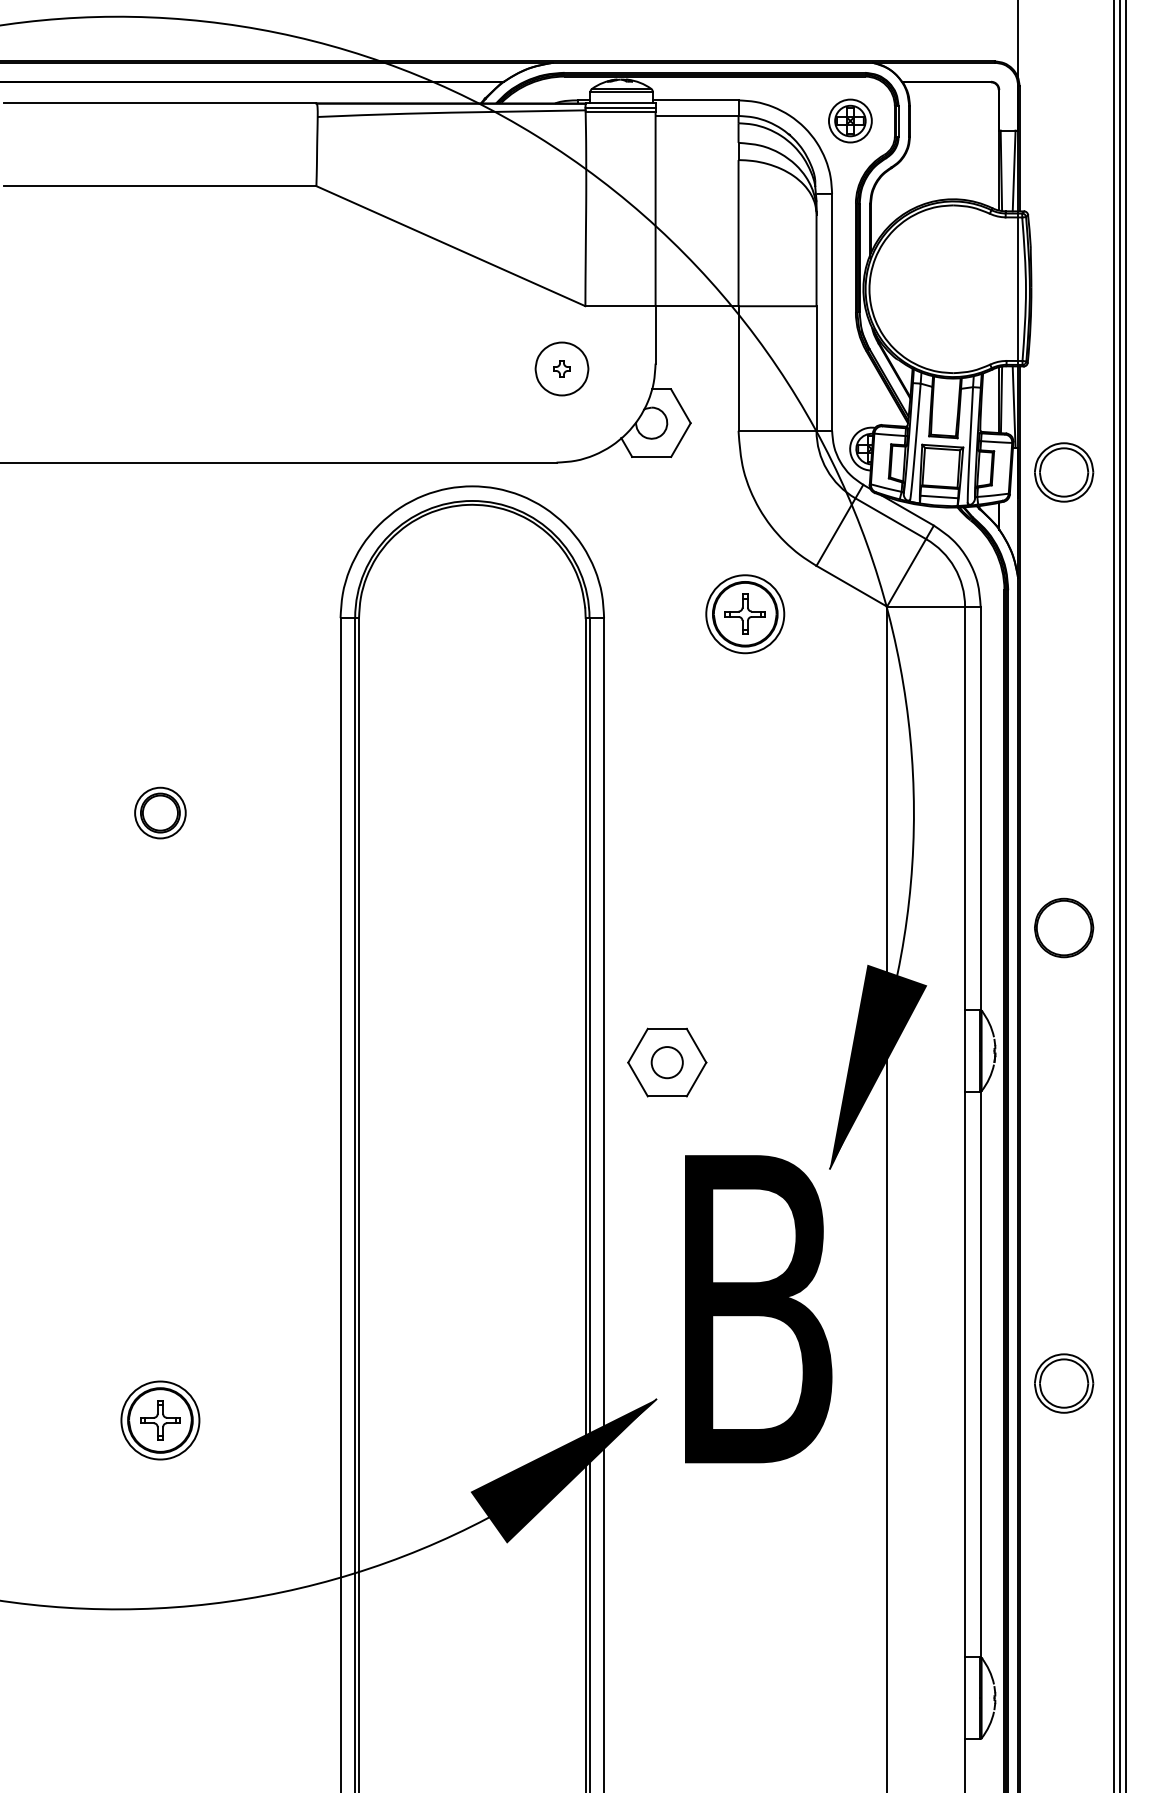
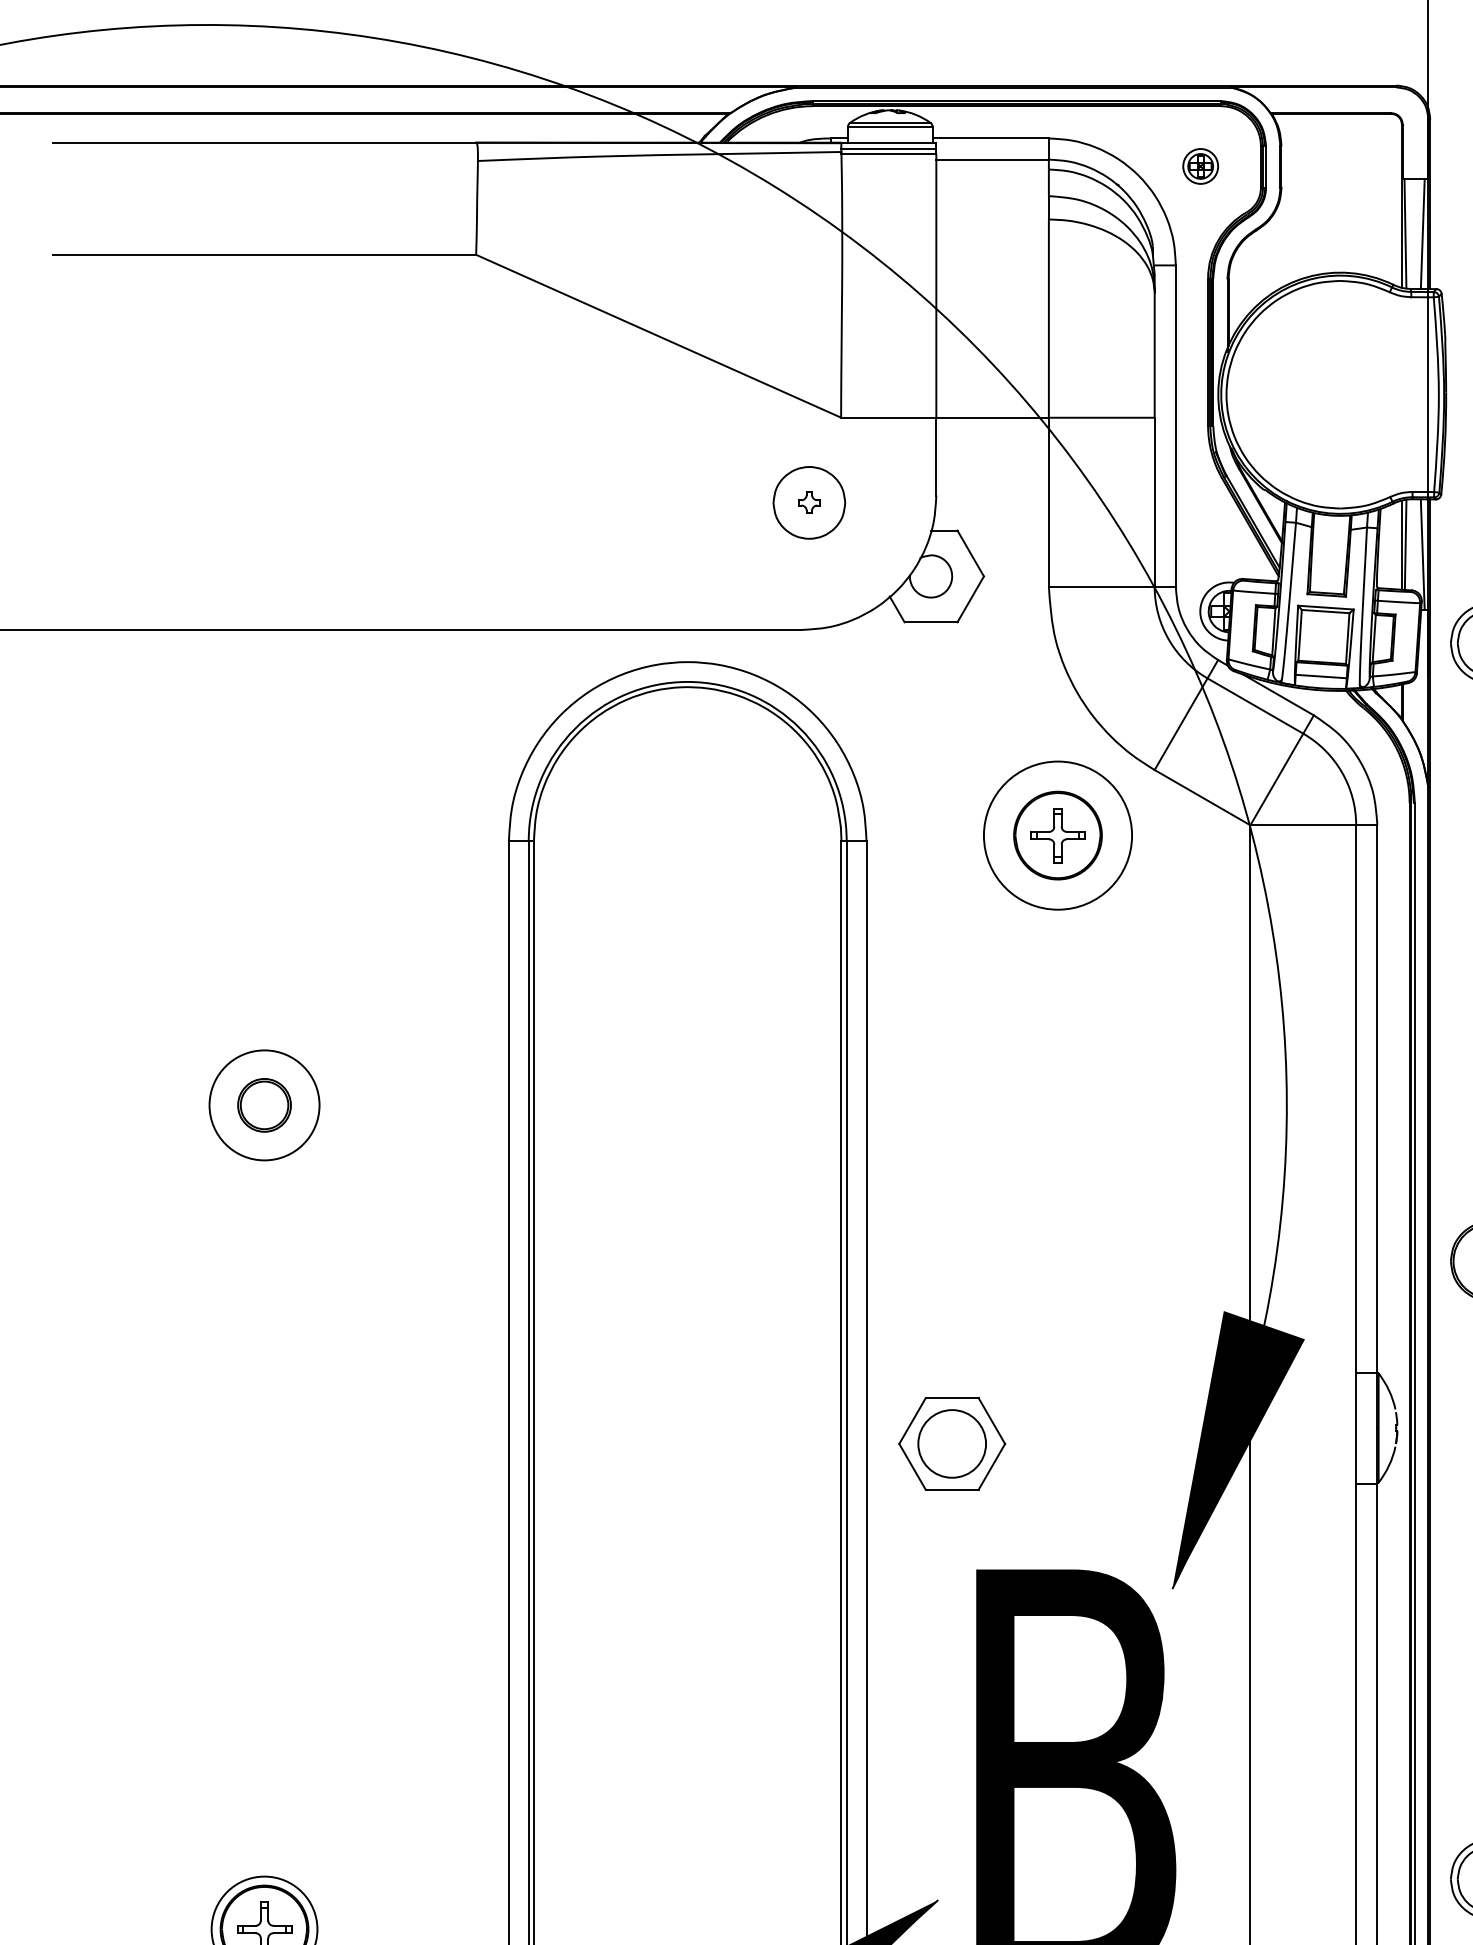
part: (850, 120) -> (1200, 165), size x0.6
circle: (745, 614) -> (1058, 835), size x1.4
circle: (160, 812) -> (264, 1104), size x1.6
circle: (666, 1062) -> (951, 1443), size x1.6

